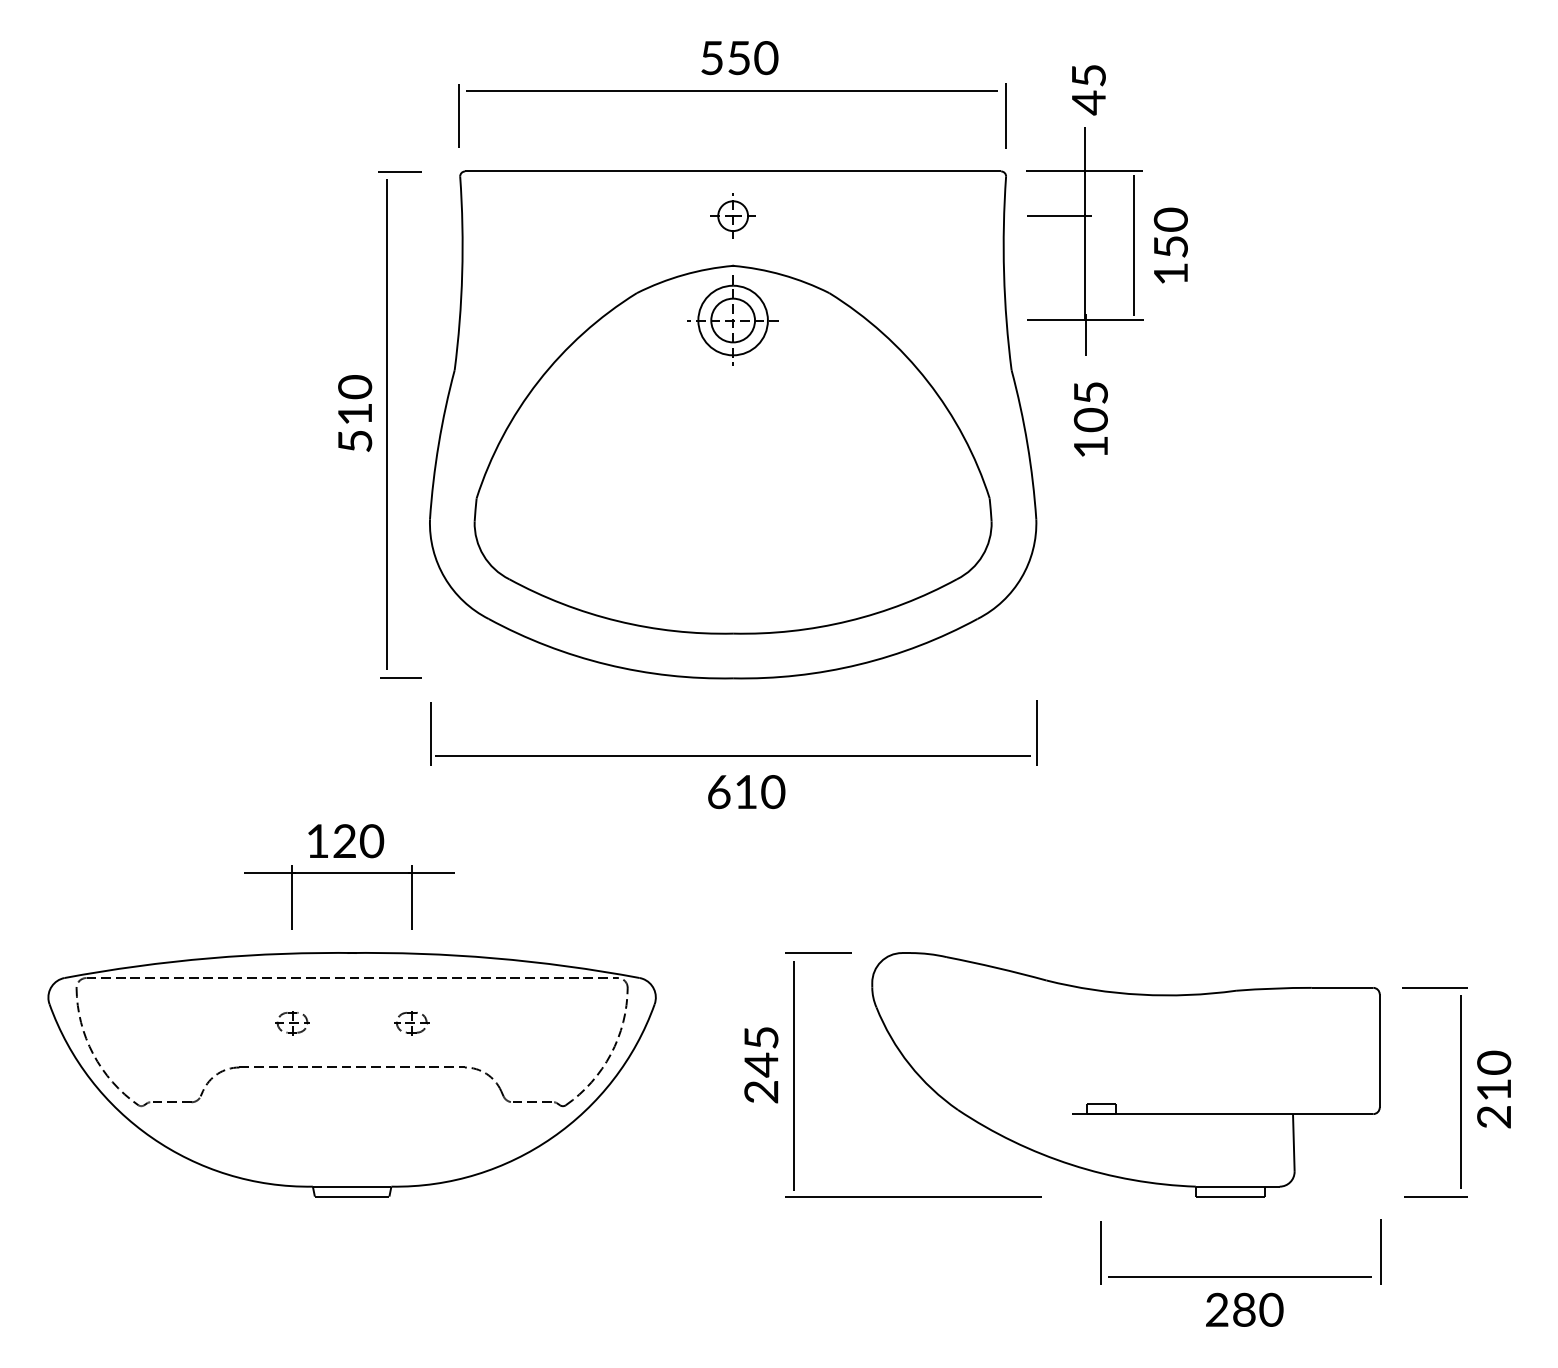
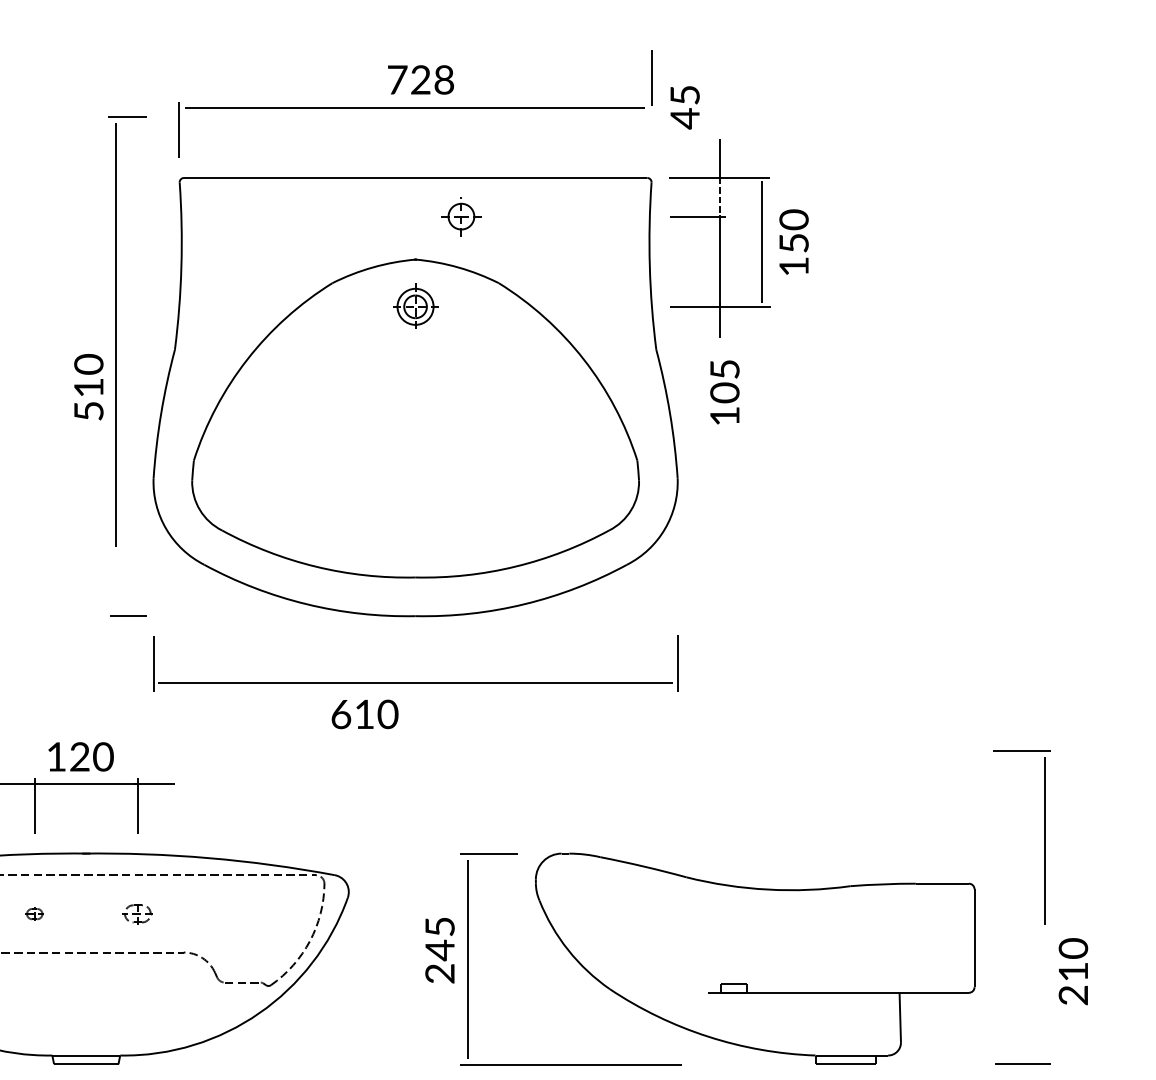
text: (739, 58) -> (421, 80), 550 -> 728
text: (1088, 90) -> (684, 108), moved
line: (1005, 115) -> (651, 77), moved
line: (1085, 194) -> (720, 197), solid -> dashed
part: (732, 215) -> (460, 216), moved
part: (732, 320) -> (415, 306), size x0.6
part: (387, 420) -> (116, 331), moved
text: (746, 792) -> (364, 714), moved
part: (292, 1023) -> (34, 914), size x0.6
part: (1460, 1087) -> (1044, 836), moved

